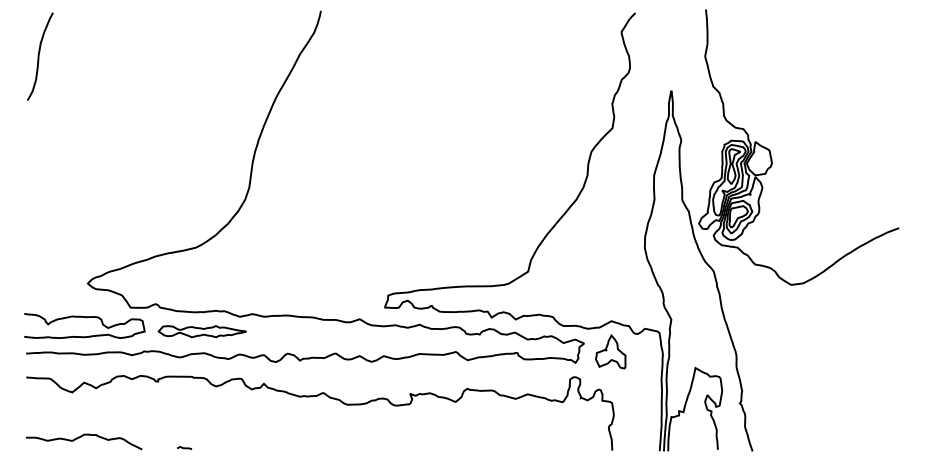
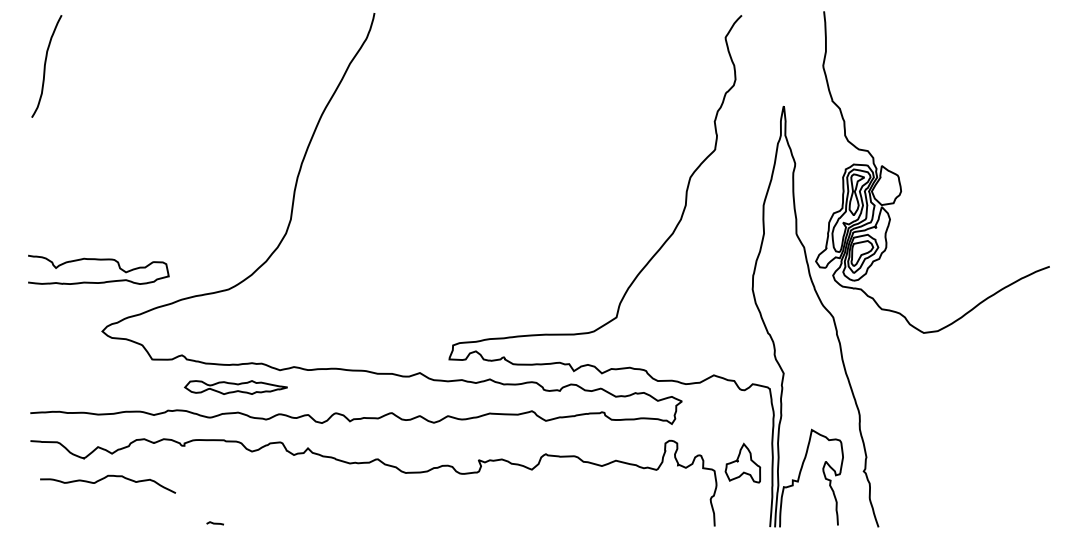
curve: (84, 317) -> (98, 260), moved
part: (610, 351) -> (742, 462), moved
curve: (81, 436) -> (105, 478), moved

